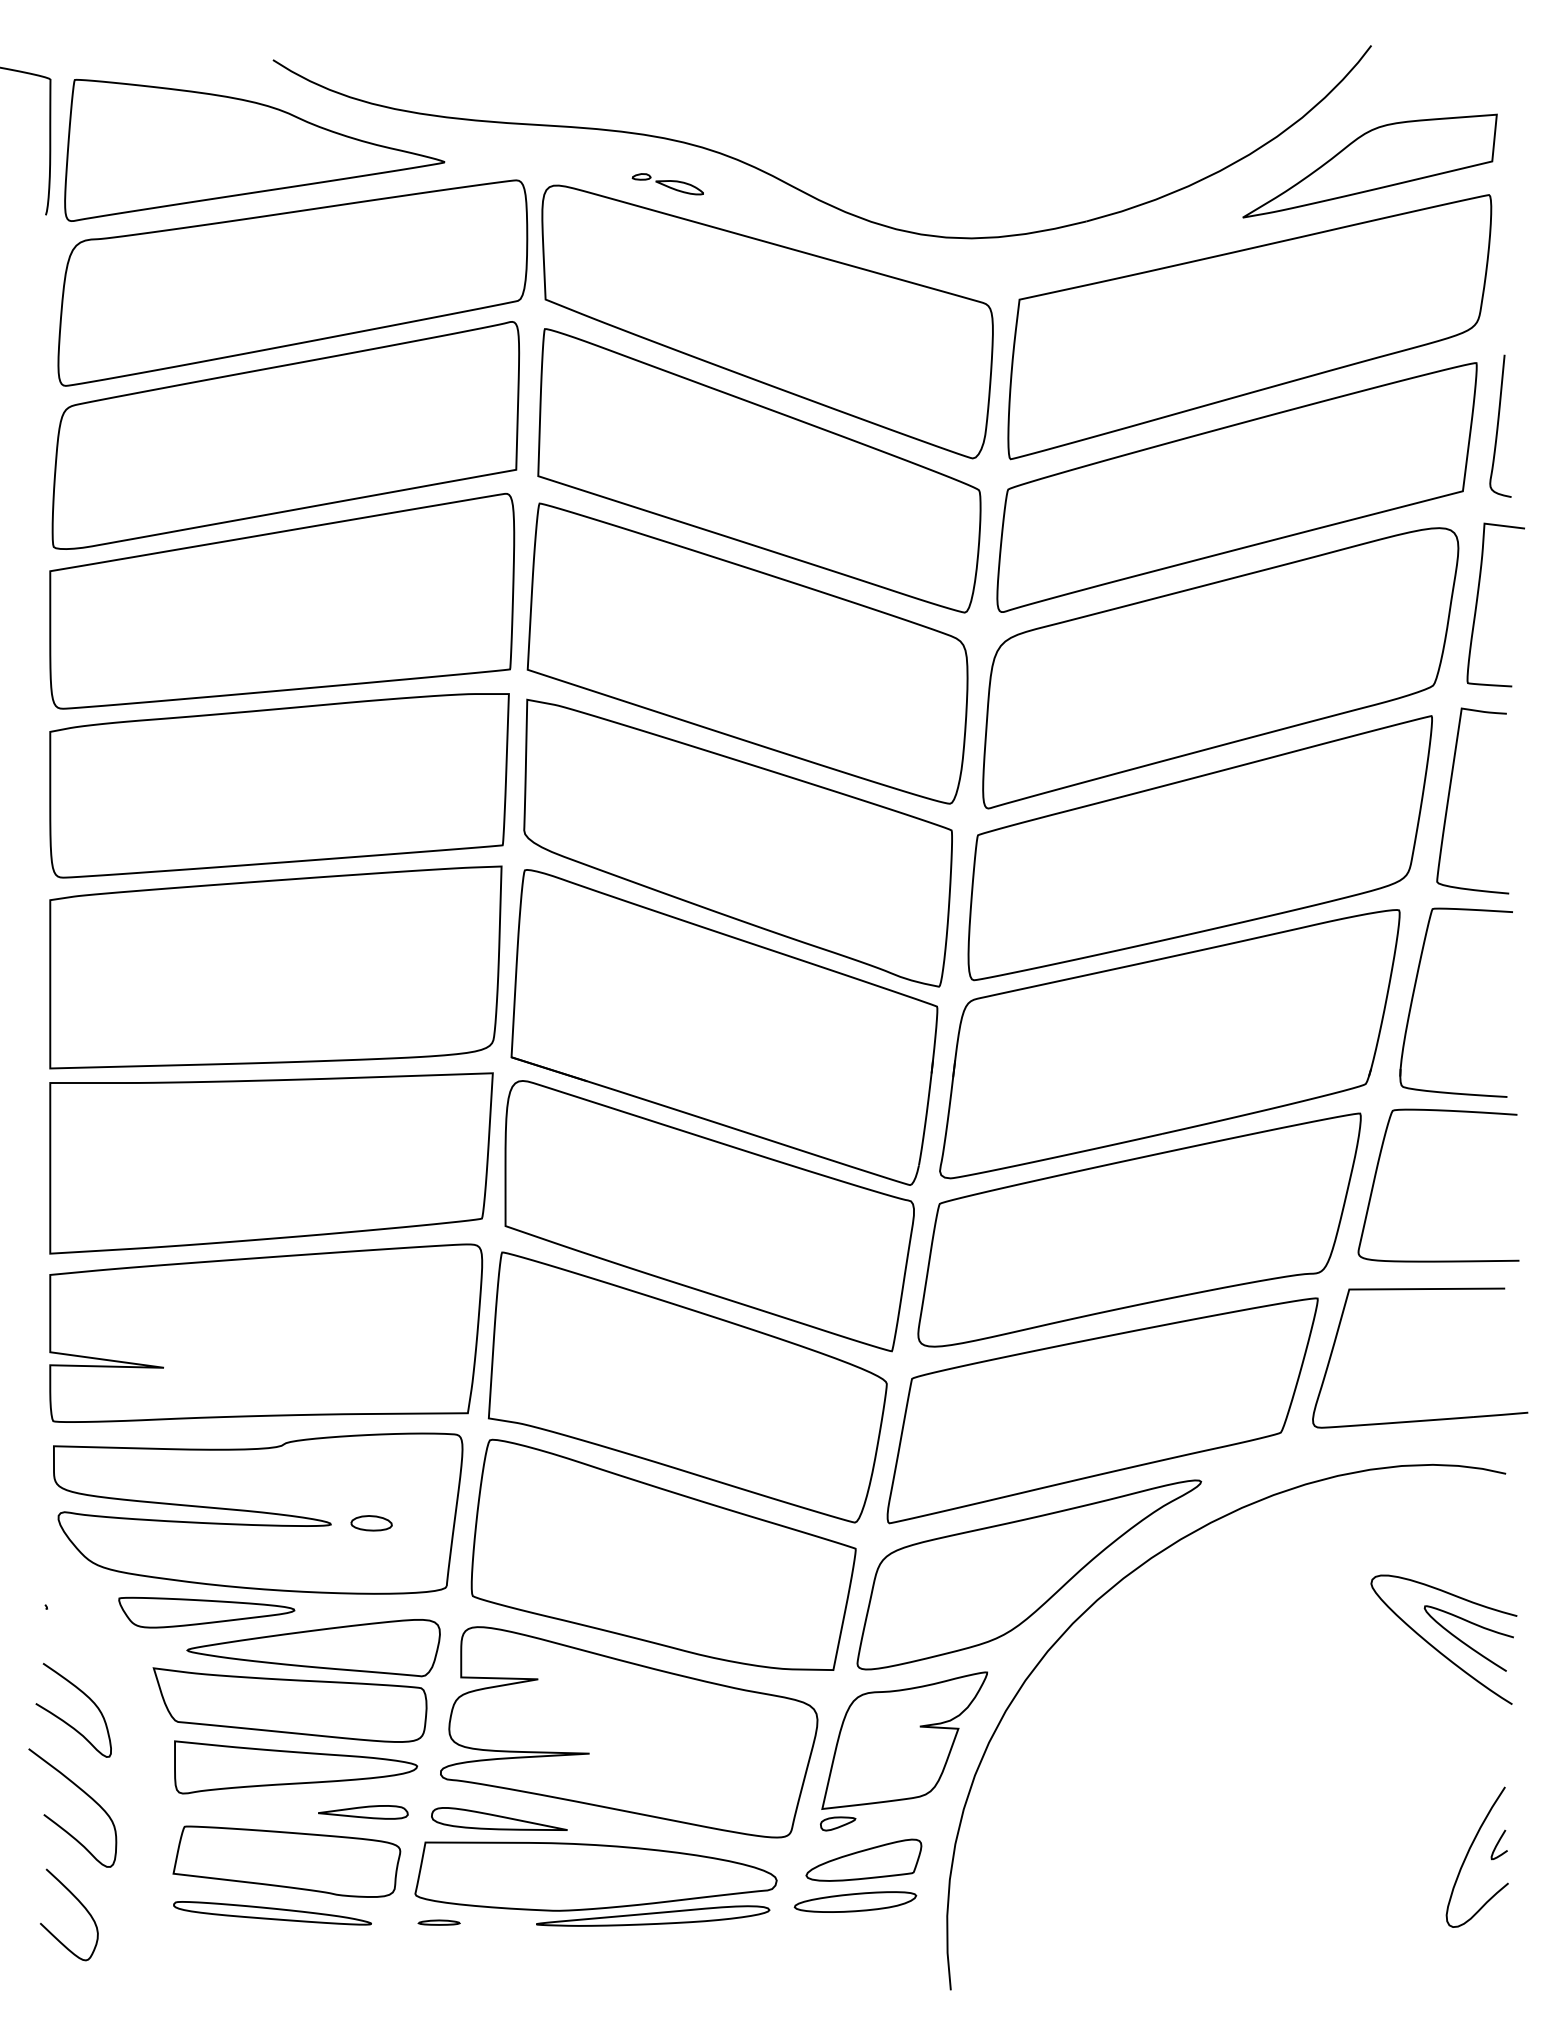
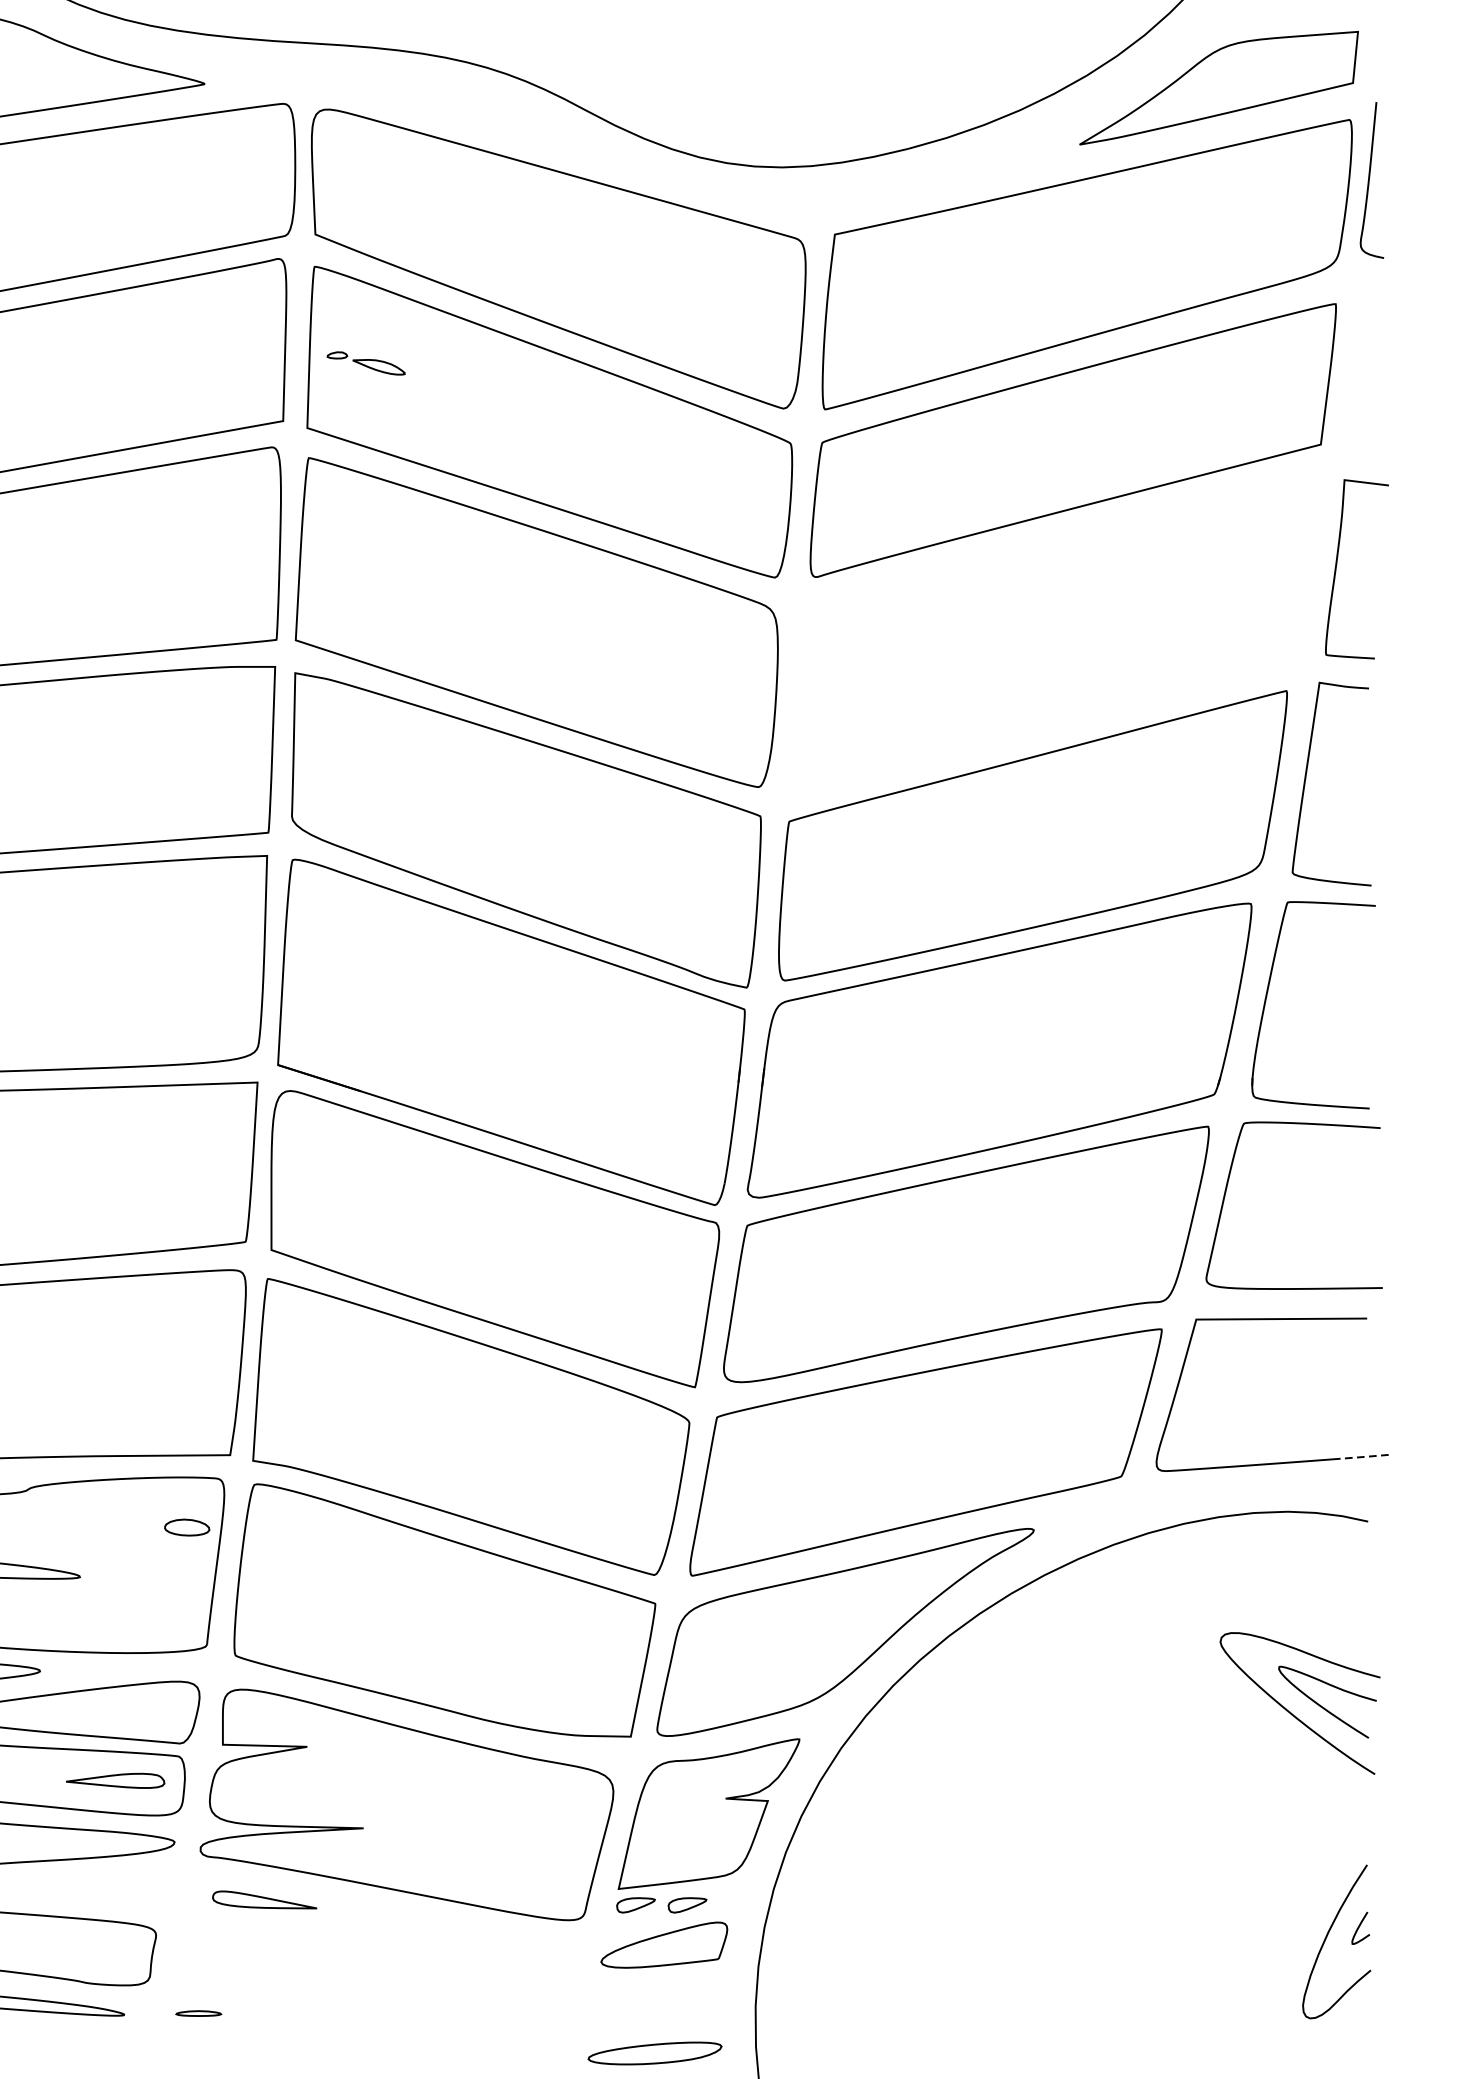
part: (667, 184) -> (365, 363), moved
curve: (1498, 425) -> (1369, 179), moved
part: (1220, 668) -> (1055, 638), removed
line: (1501, 1414) -> (1363, 1456), solid -> dashed
part: (371, 1523) -> (187, 1527), moved
part: (363, 1812) -> (115, 1781), moved
part: (499, 1818) -> (264, 1899), size x0.7
part: (885, 1823) -> (687, 1904), added
part: (595, 1883) -> (370, 1970), removed
part: (855, 1901) -> (655, 2052), moved

